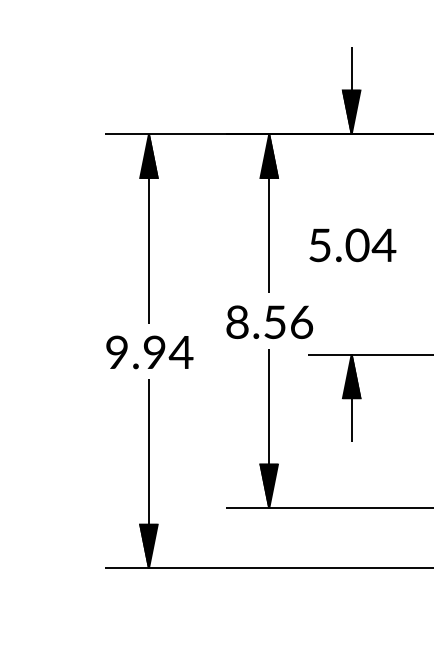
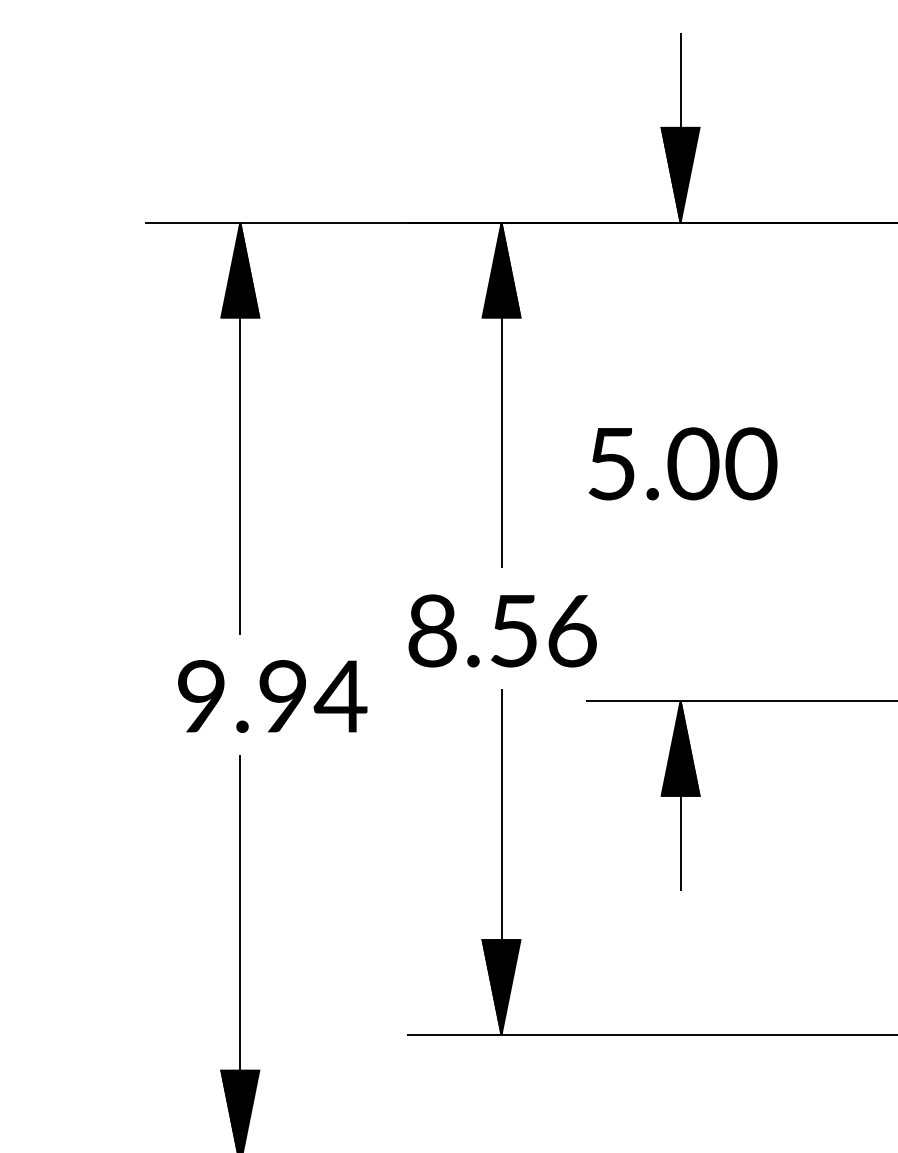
text: (383, 245) -> (749, 464), 5.04 -> 5.00
text: (149, 352) -> (271, 696), moved

